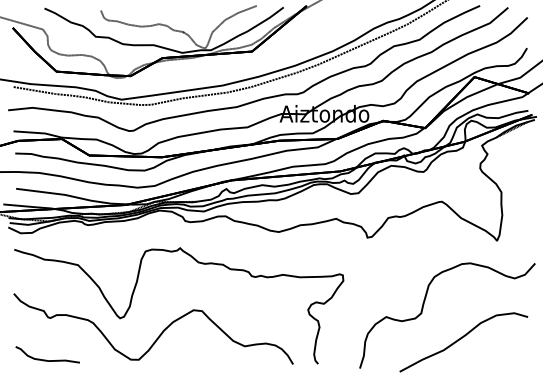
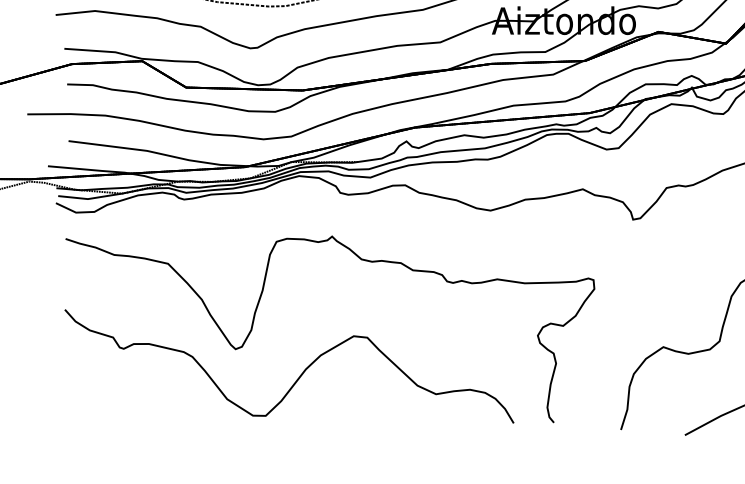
part: (47, 354) -> (118, 407), removed

